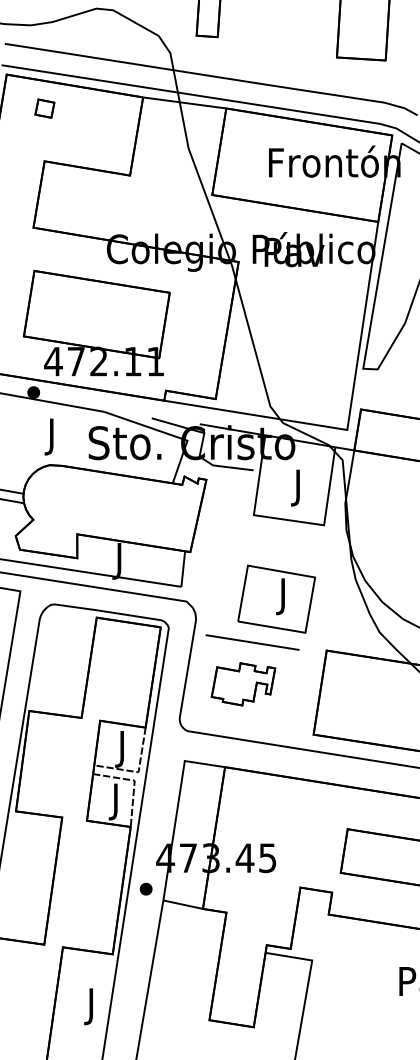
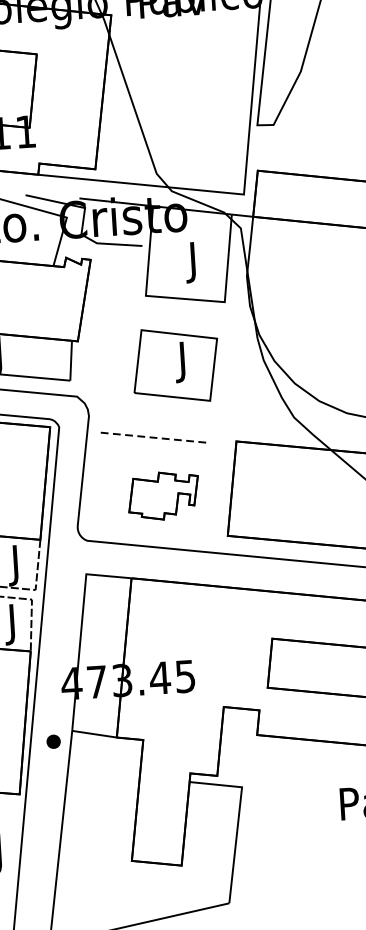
part: (276, 598) -> (175, 364), moved
line: (252, 642) -> (153, 437), solid -> dashed
part: (243, 684) -> (163, 496), moved
part: (145, 888) -> (52, 741), moved

